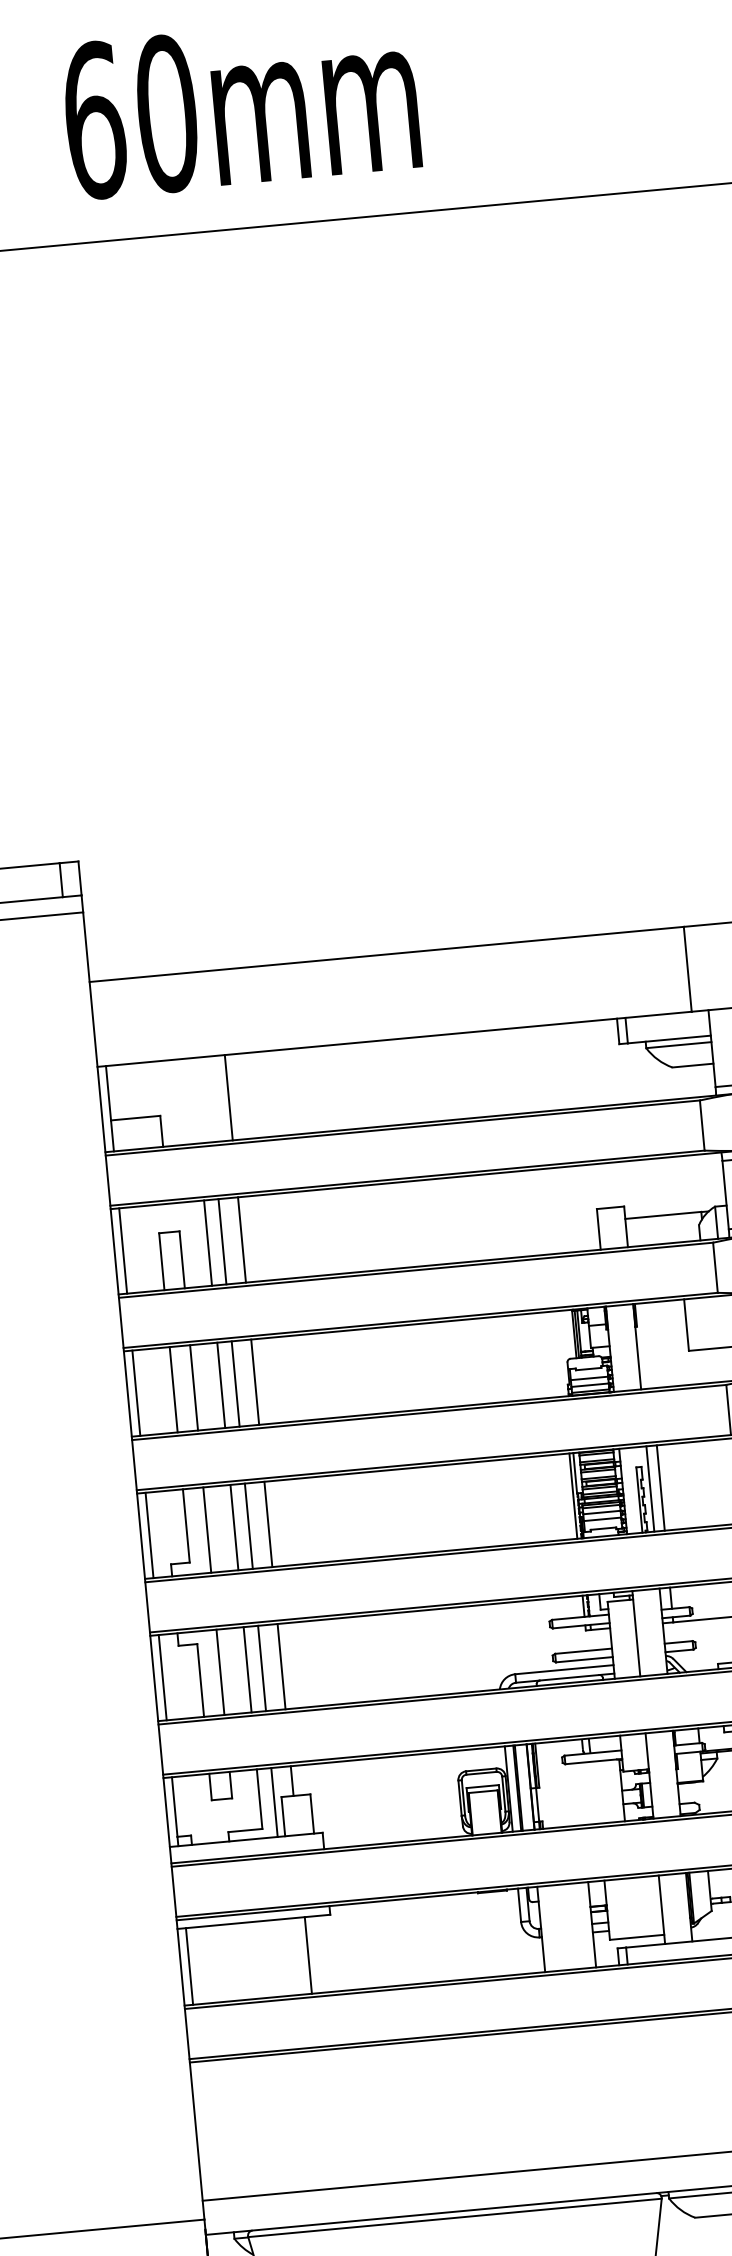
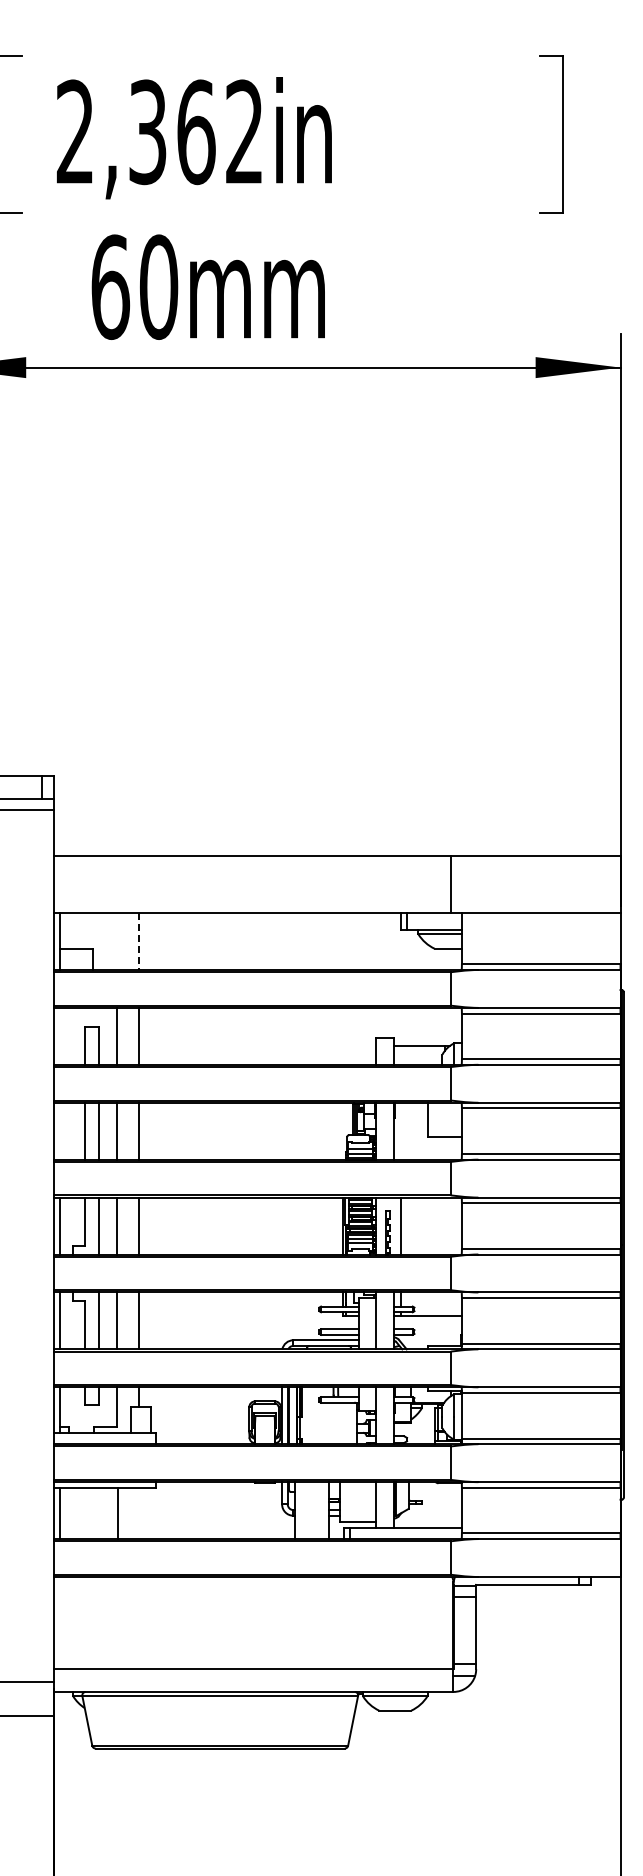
line: (229, 1099) -> (139, 942), solid -> dashed
line: (222, 1240) -> (126, 1035), removed
line: (123, 1249) -> (60, 1035), removed
line: (235, 1382) -> (126, 1130), removed
line: (136, 1392) -> (60, 1130), removed
line: (650, 1488) -> (394, 1225), removed
line: (248, 1525) -> (126, 1225), removed
line: (262, 1667) -> (126, 1320), removed
line: (274, 1802) -> (126, 1410), removed
line: (308, 1955) -> (118, 1513), moved

